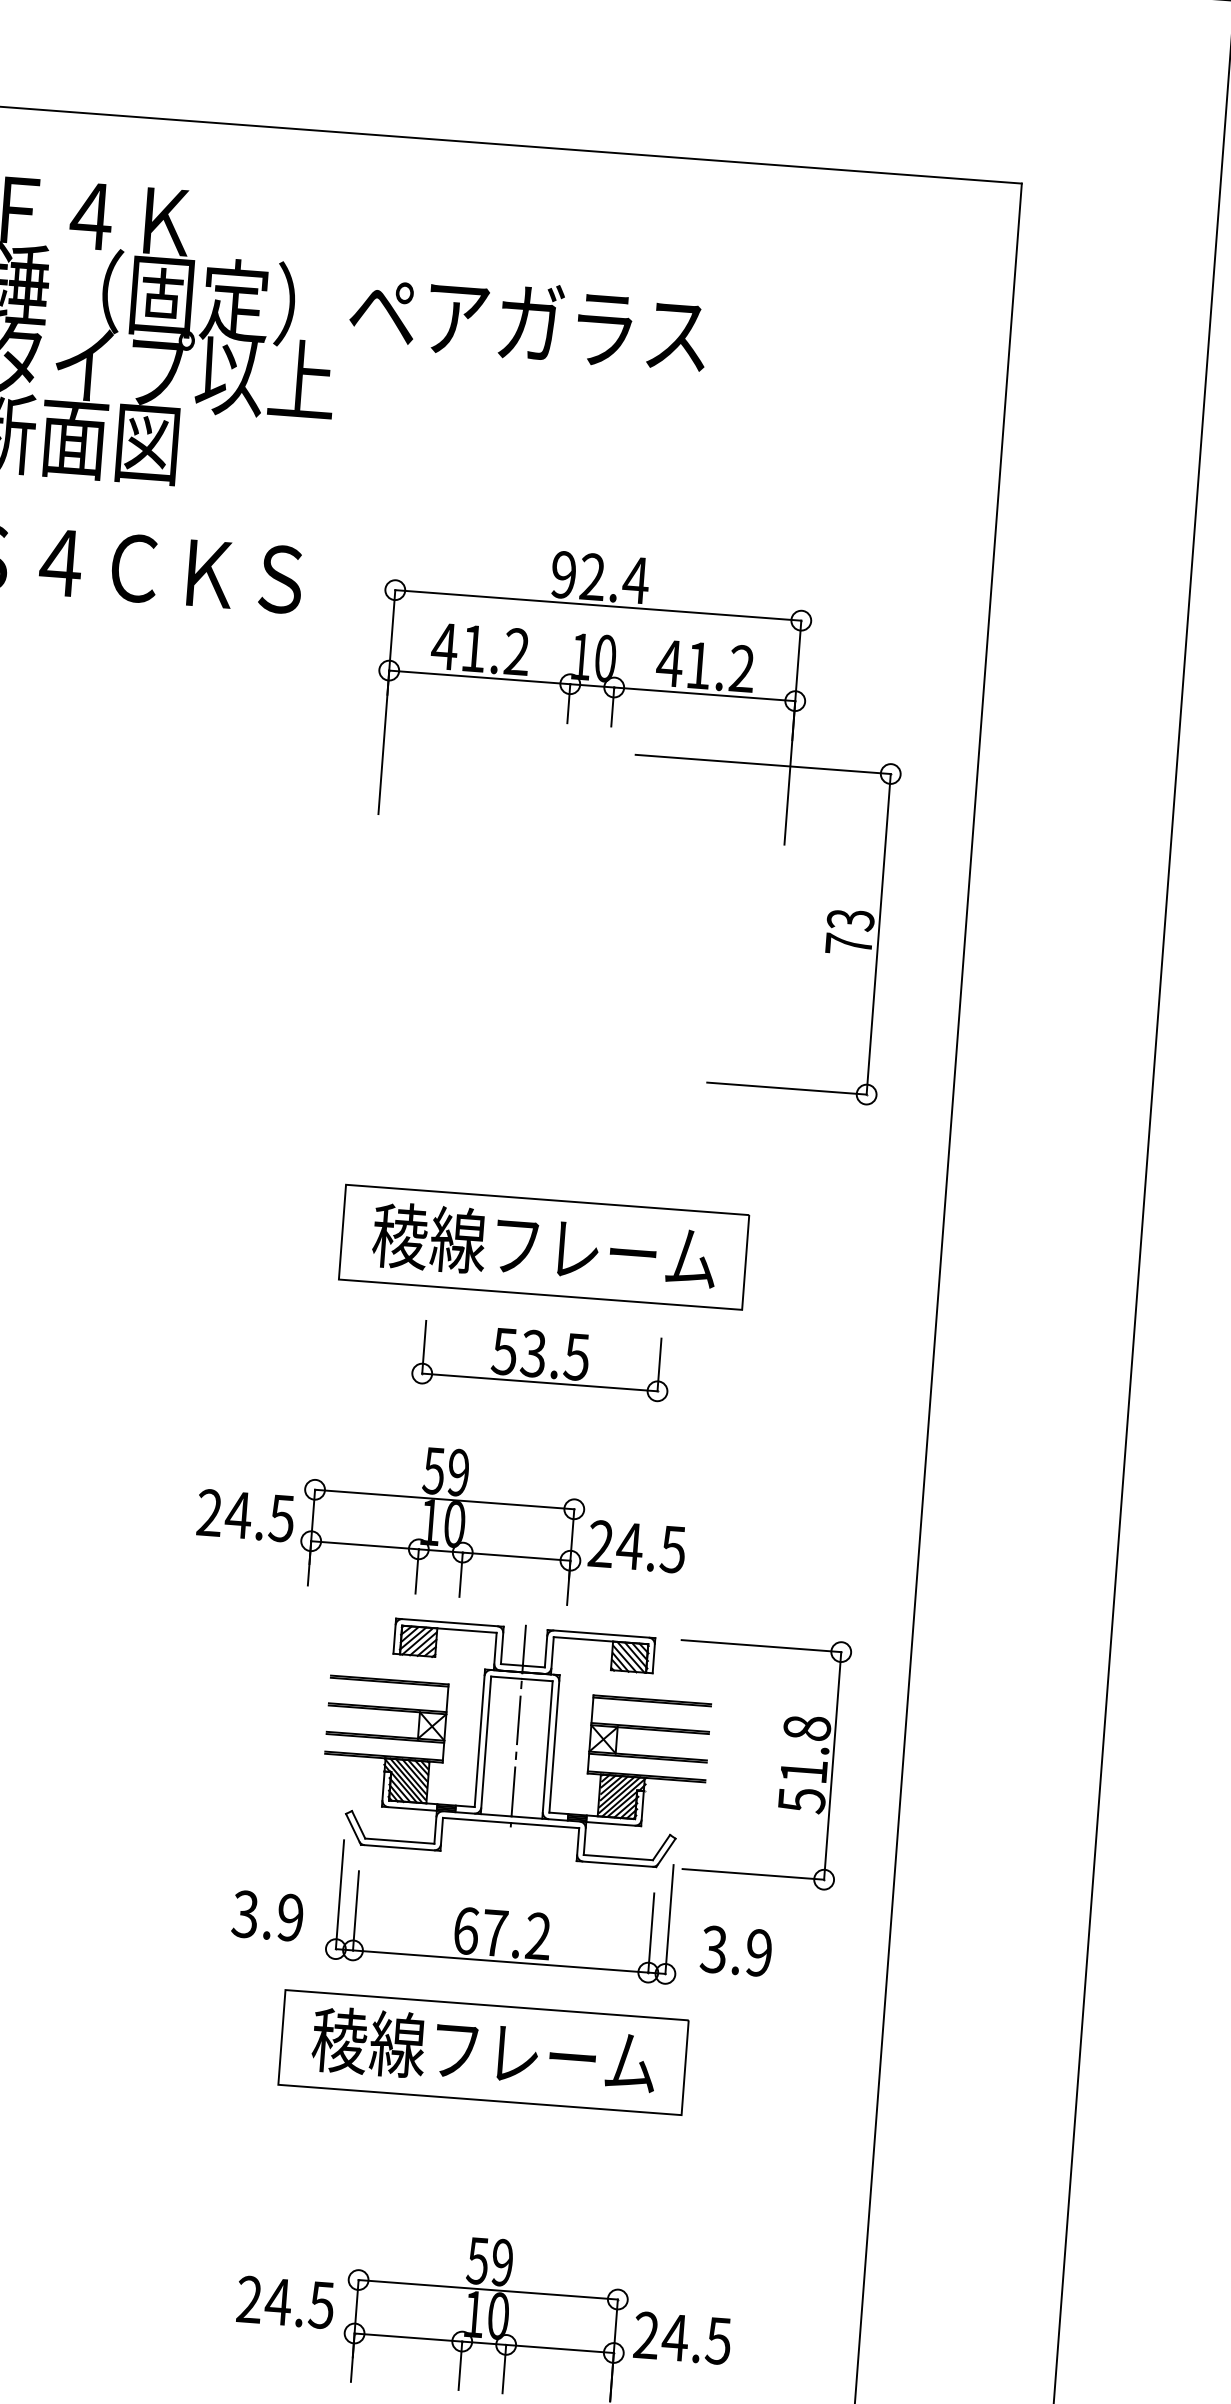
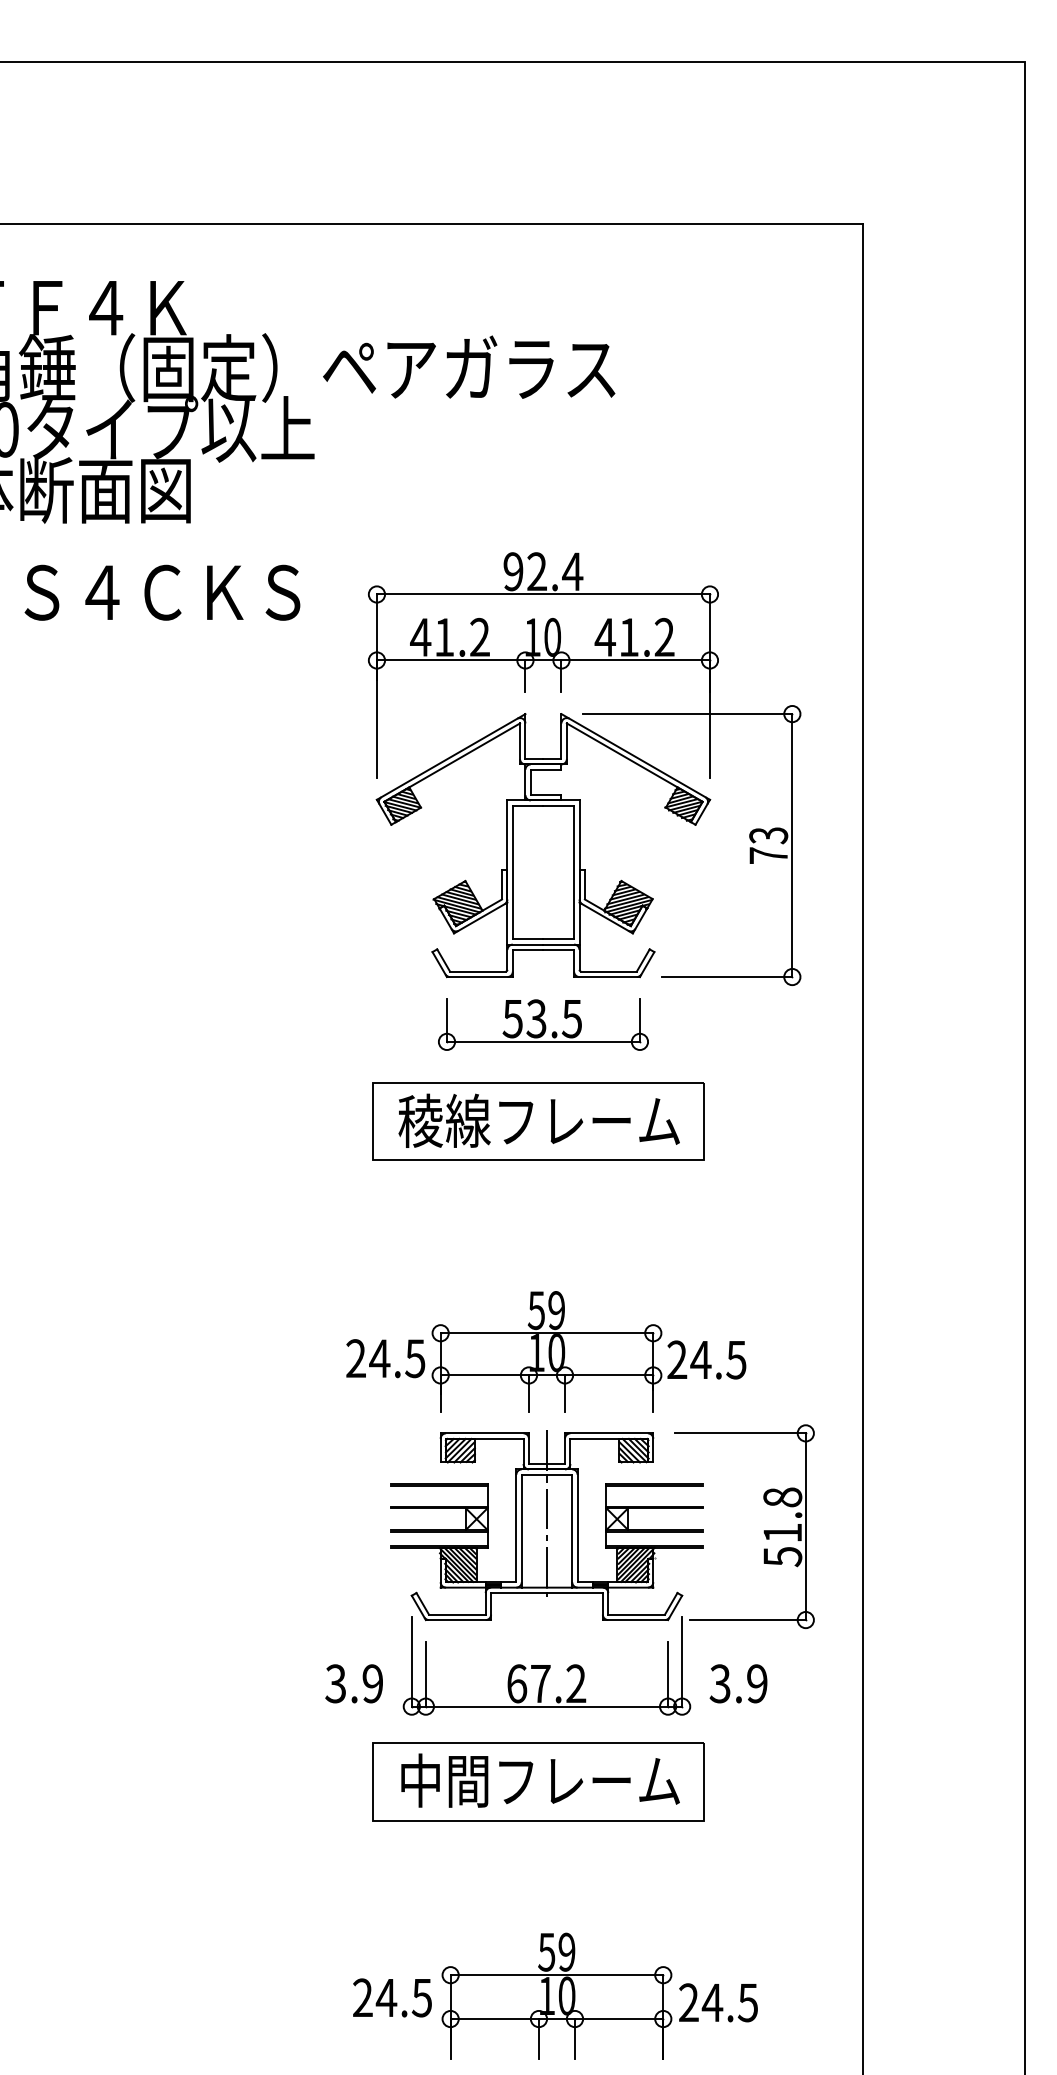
part: (575, 911) -> (543, 845), added
part: (541, 1361) -> (543, 1024), moved
part: (442, 1521) -> (546, 1351), moved
text: (368, 2042) -> (444, 1780), 稜線フレーム -> 中間フレーム

